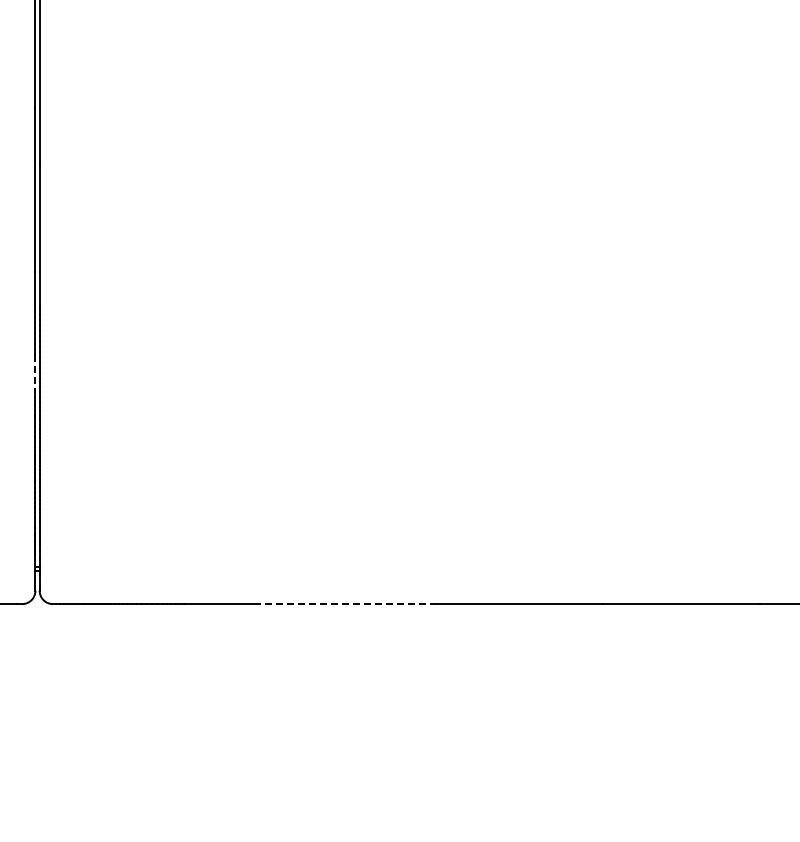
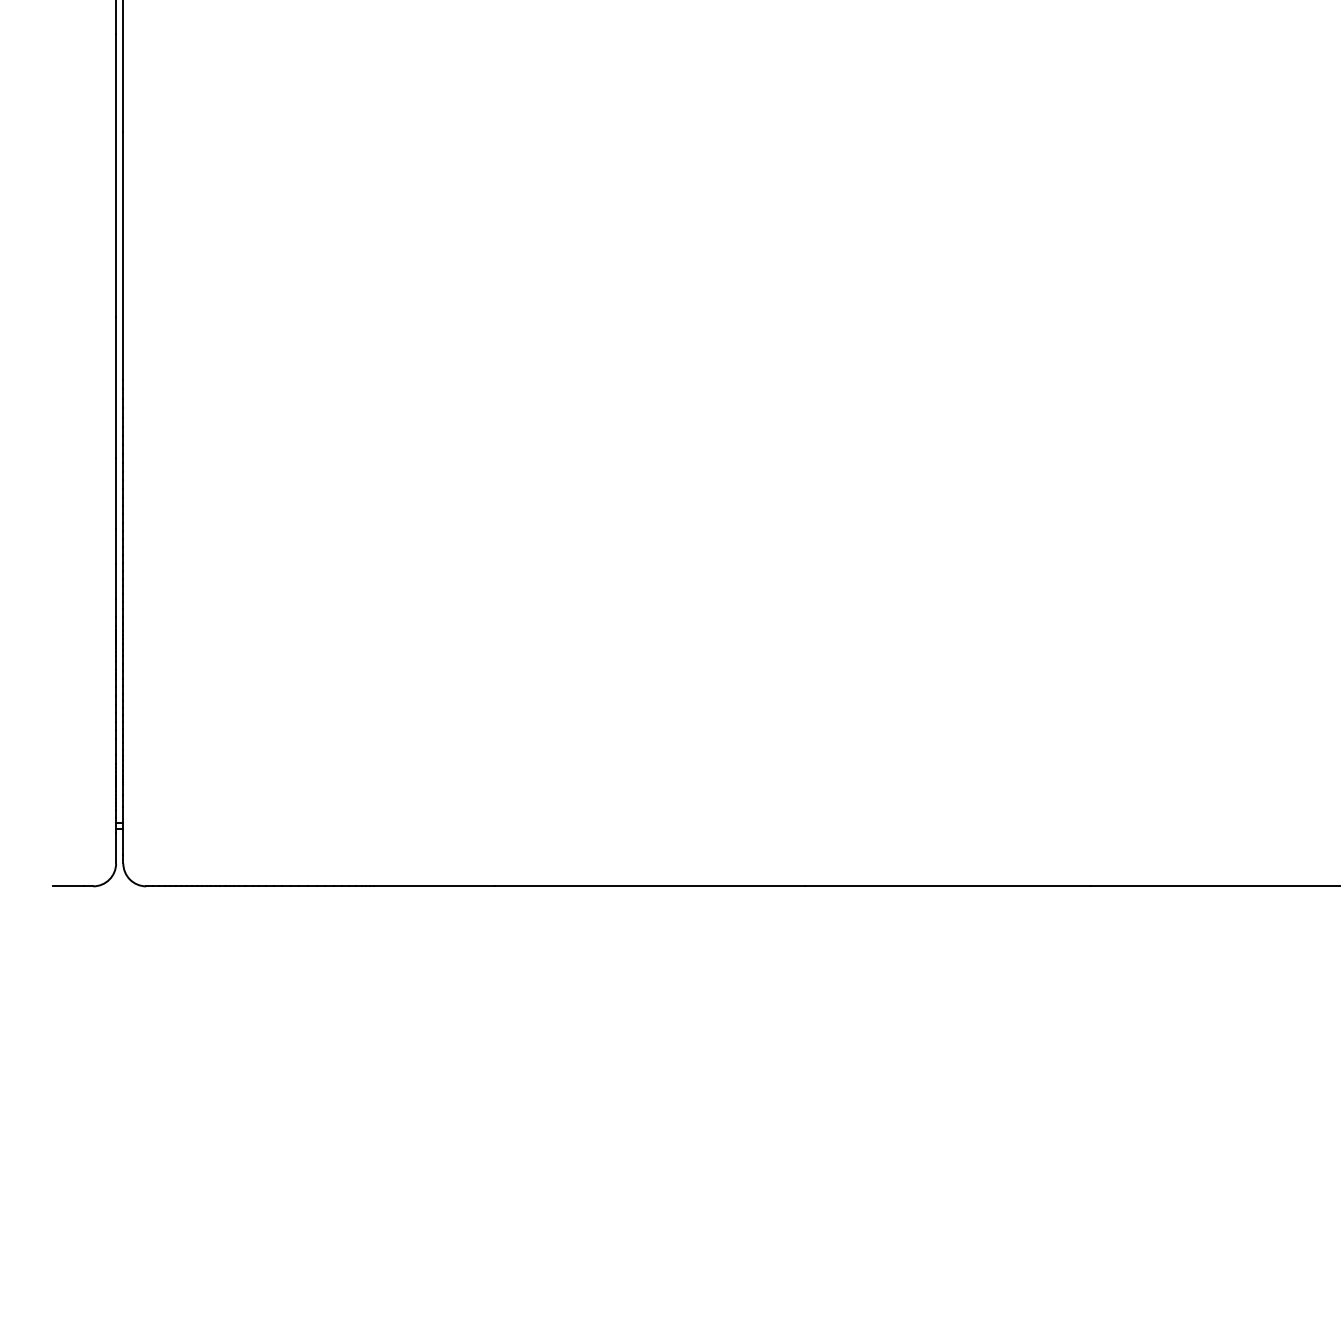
line: (35, 375) -> (116, 493), dashed -> solid
line: (346, 604) -> (650, 887), dashed -> solid

